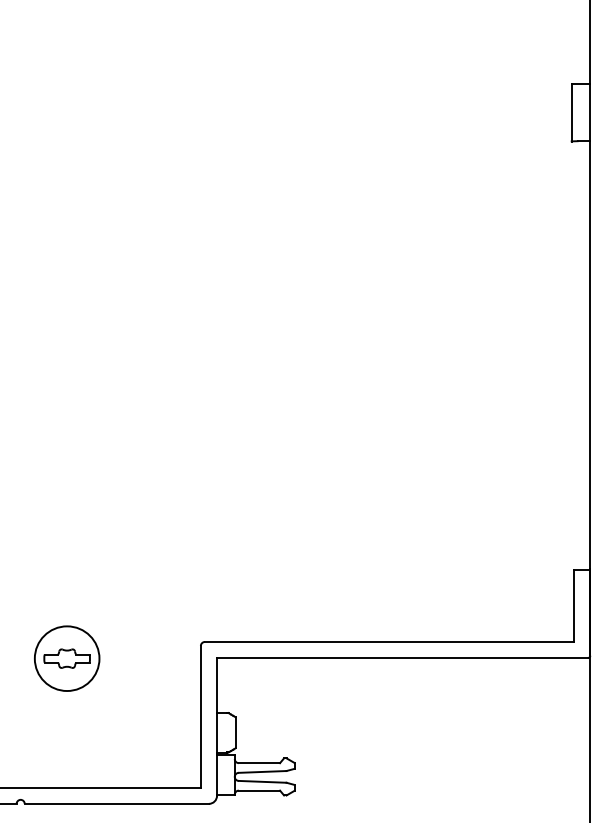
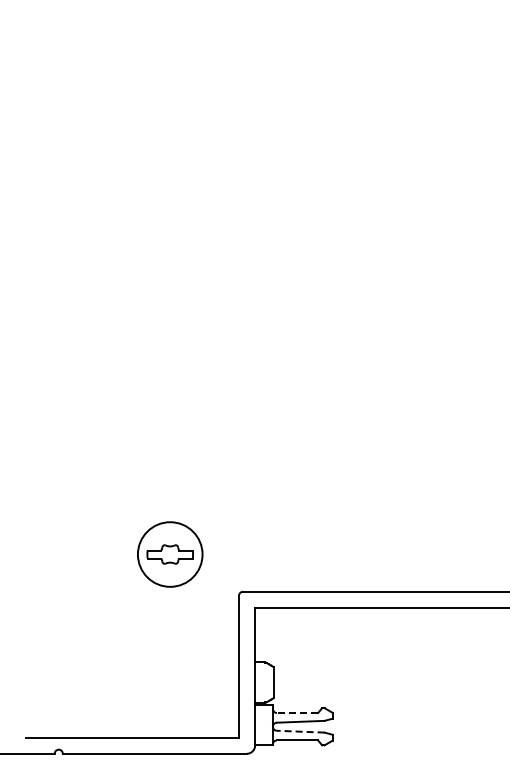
part: (67, 658) -> (170, 554), moved
line: (259, 763) -> (297, 713), solid -> dashed
line: (262, 781) -> (300, 731), solid -> dashed

